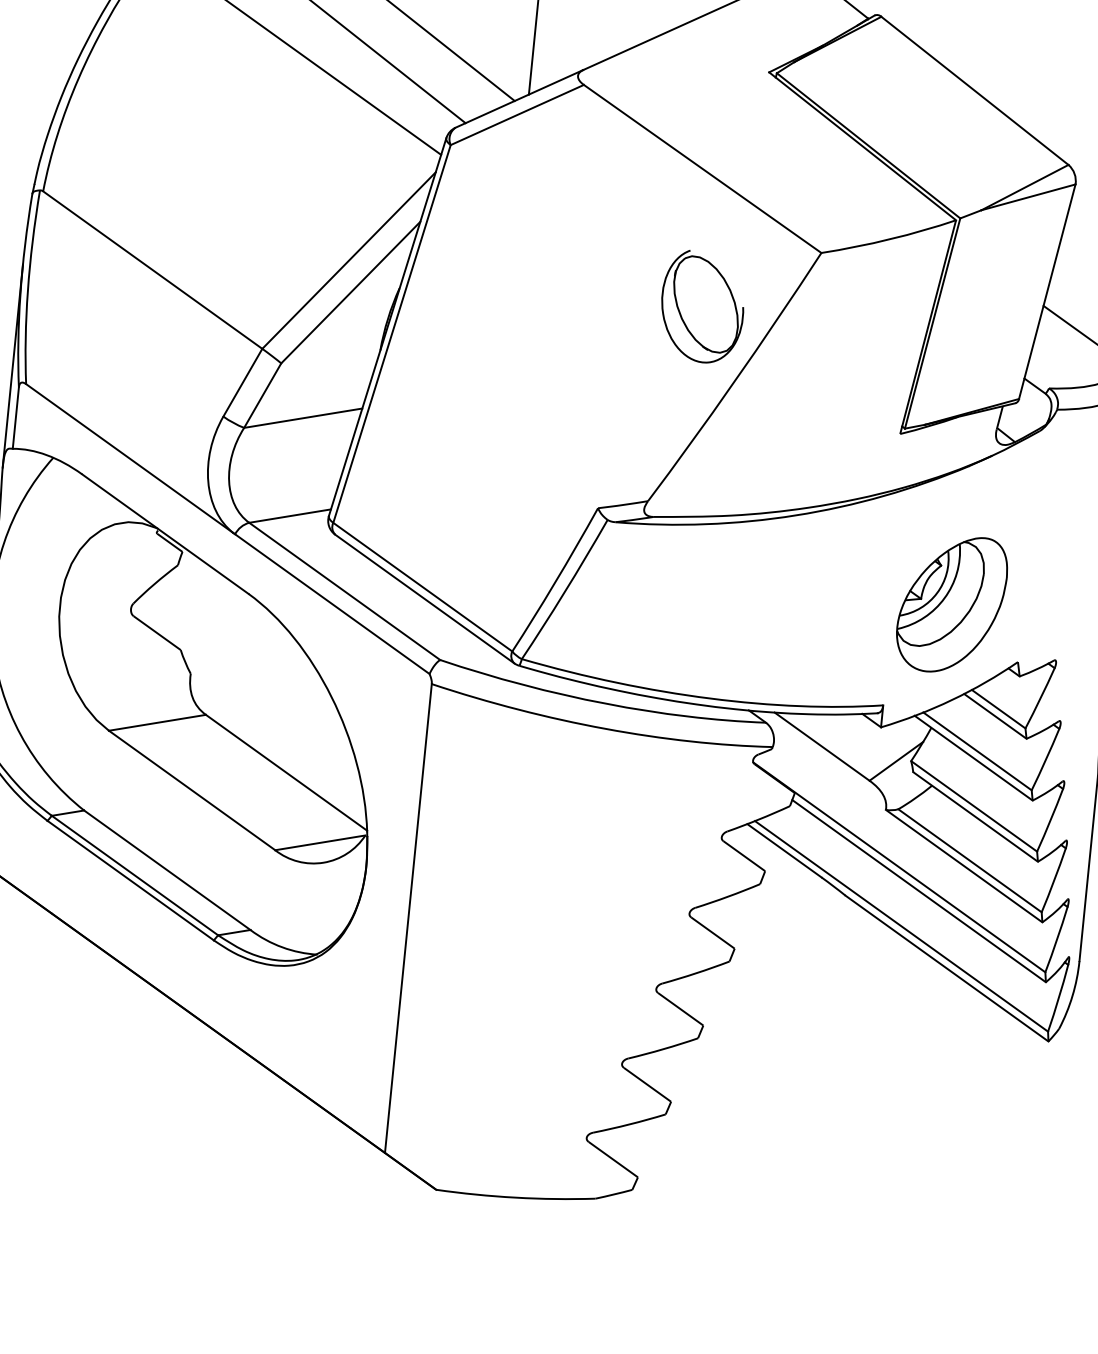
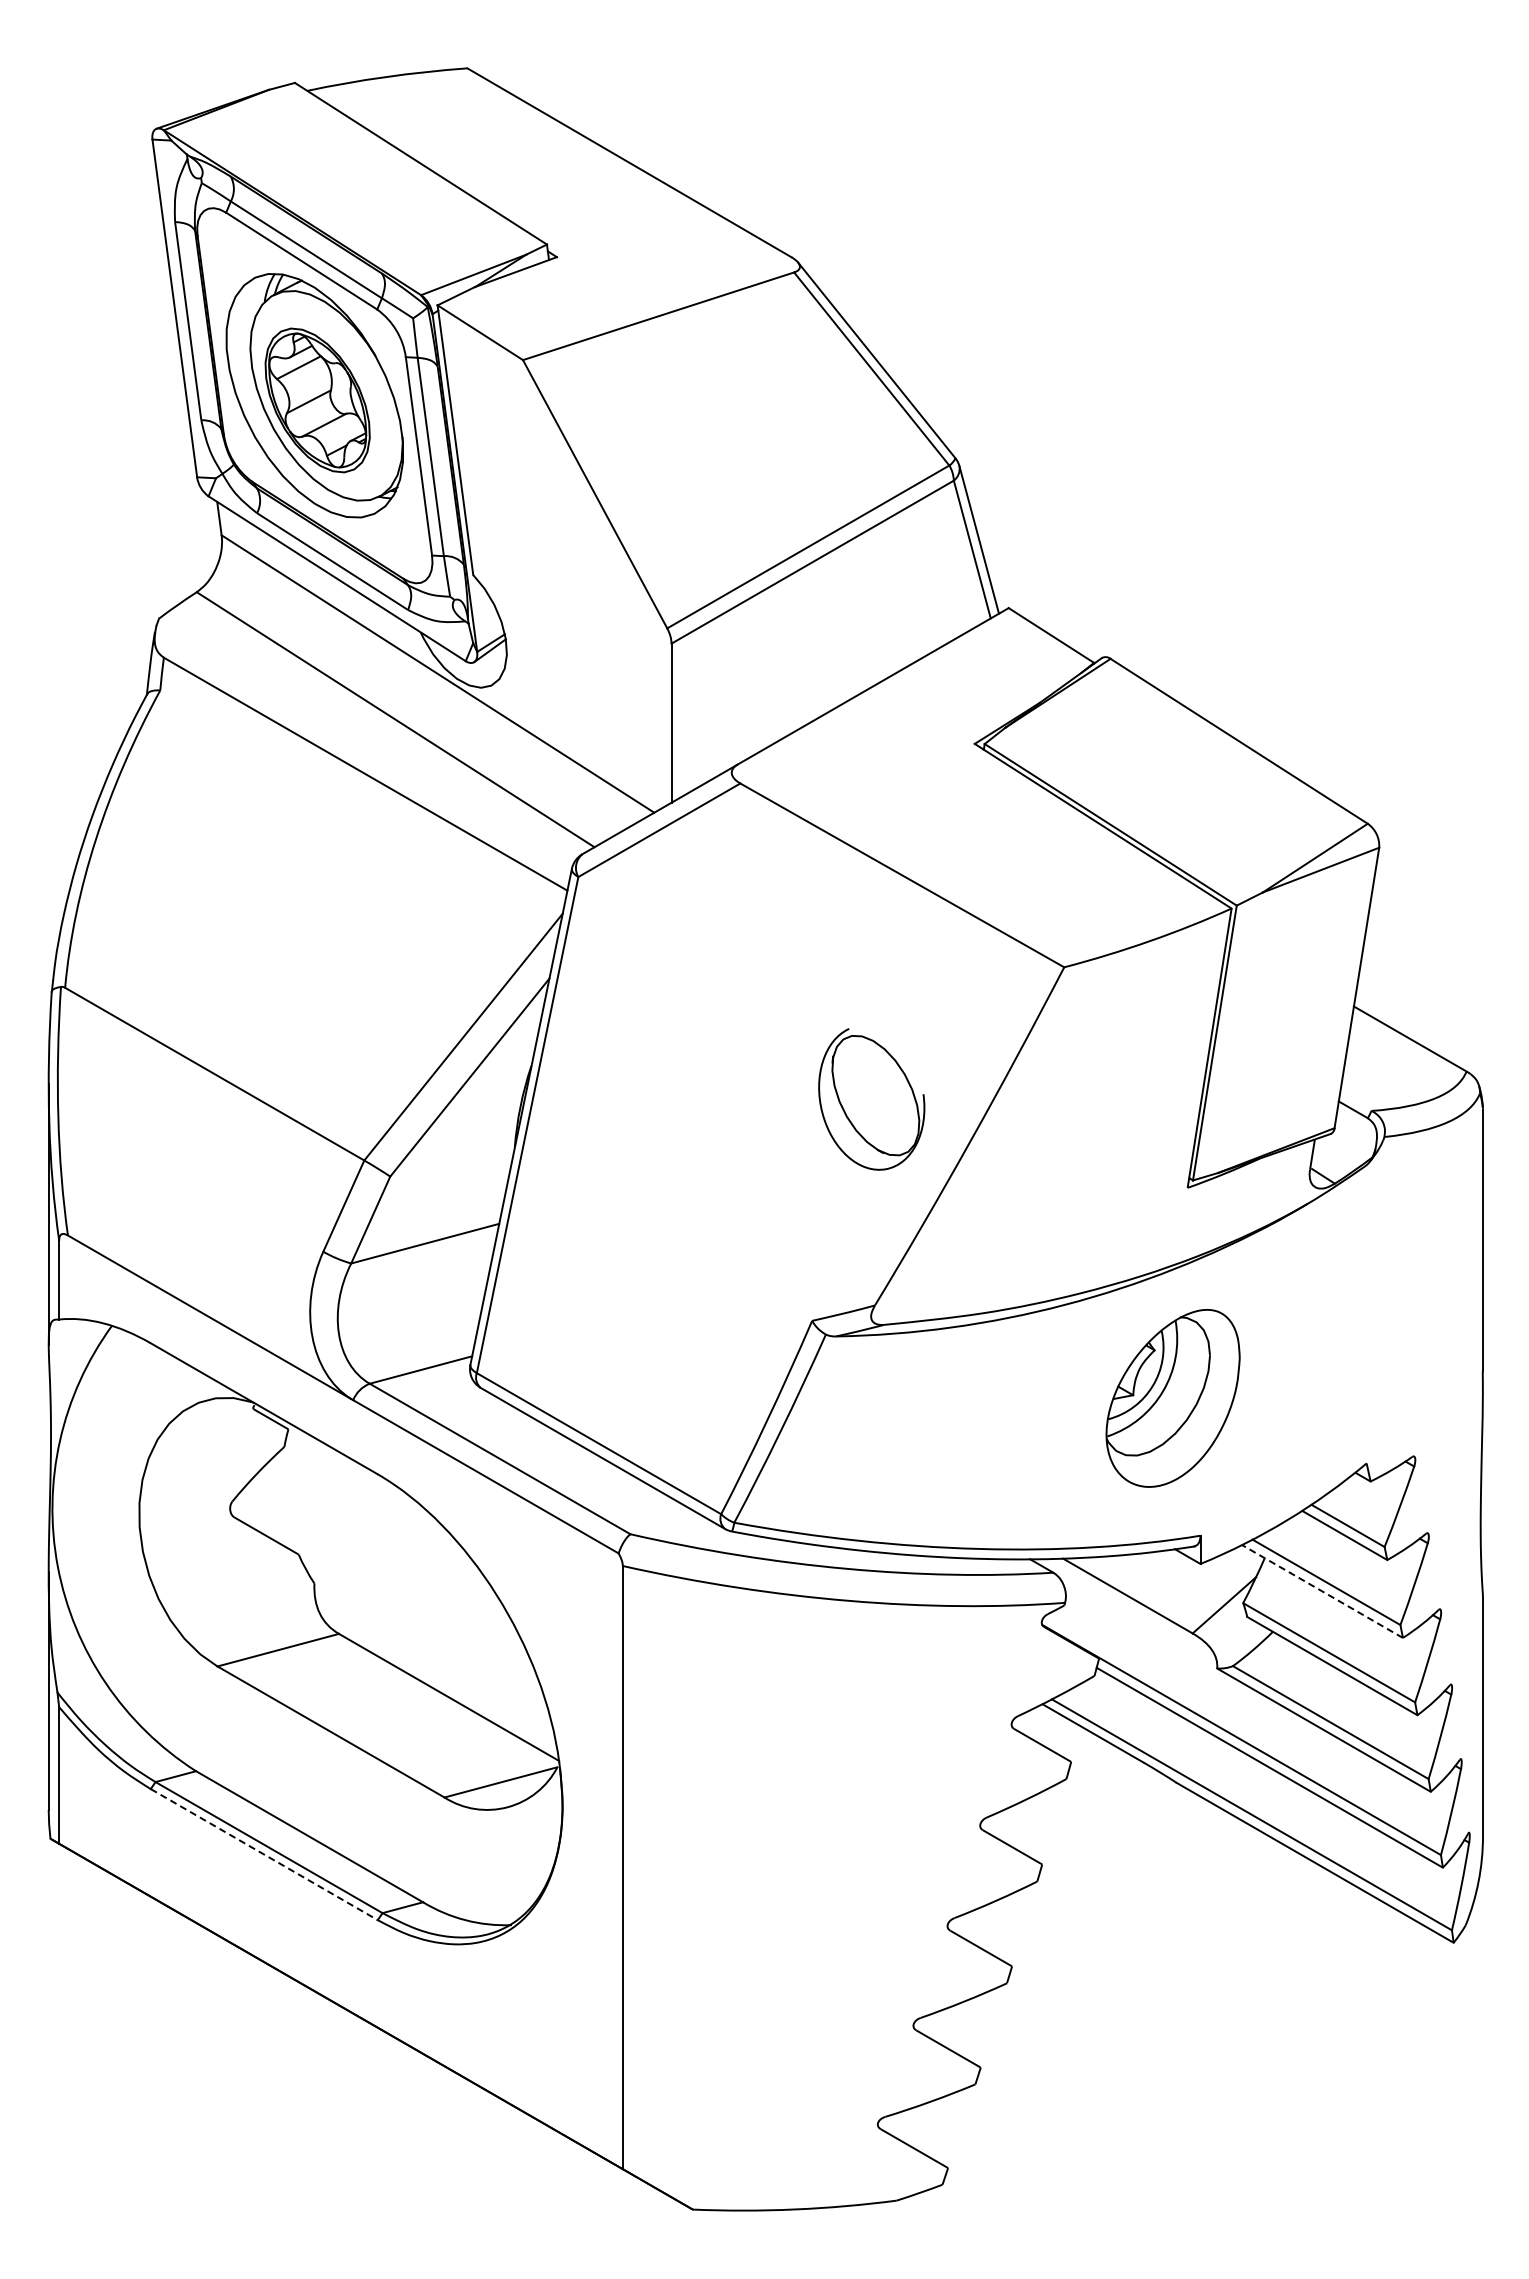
part: (702, 307) -> (871, 1099), moved
part: (951, 604) -> (1172, 1398), moved
line: (972, 758) -> (1321, 1591), solid -> dashed
line: (130, 880) -> (264, 1854), solid -> dashed

